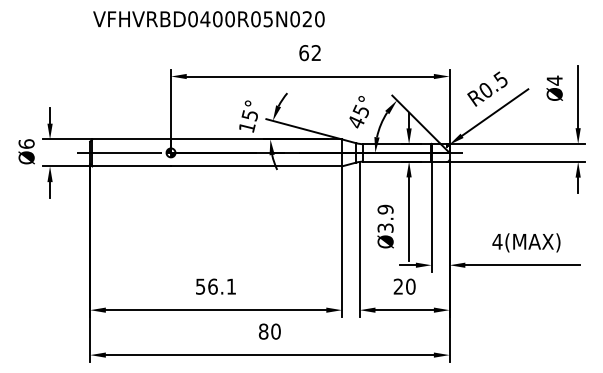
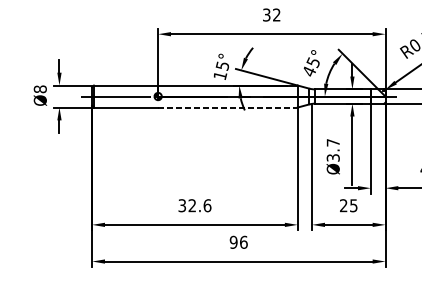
text: (303, 53) -> (266, 15), 62 -> 32
text: (26, 143) -> (40, 88), Ø6 -> Ø8
line: (256, 166) -> (227, 107), solid -> dashed
text: (385, 209) -> (333, 142), Ø3.9 -> Ø3.7
text: (216, 286) -> (195, 205), 56.1 -> 32.6
text: (410, 286) -> (353, 205), 20 -> 25
text: (269, 331) -> (238, 242), 80 -> 96

